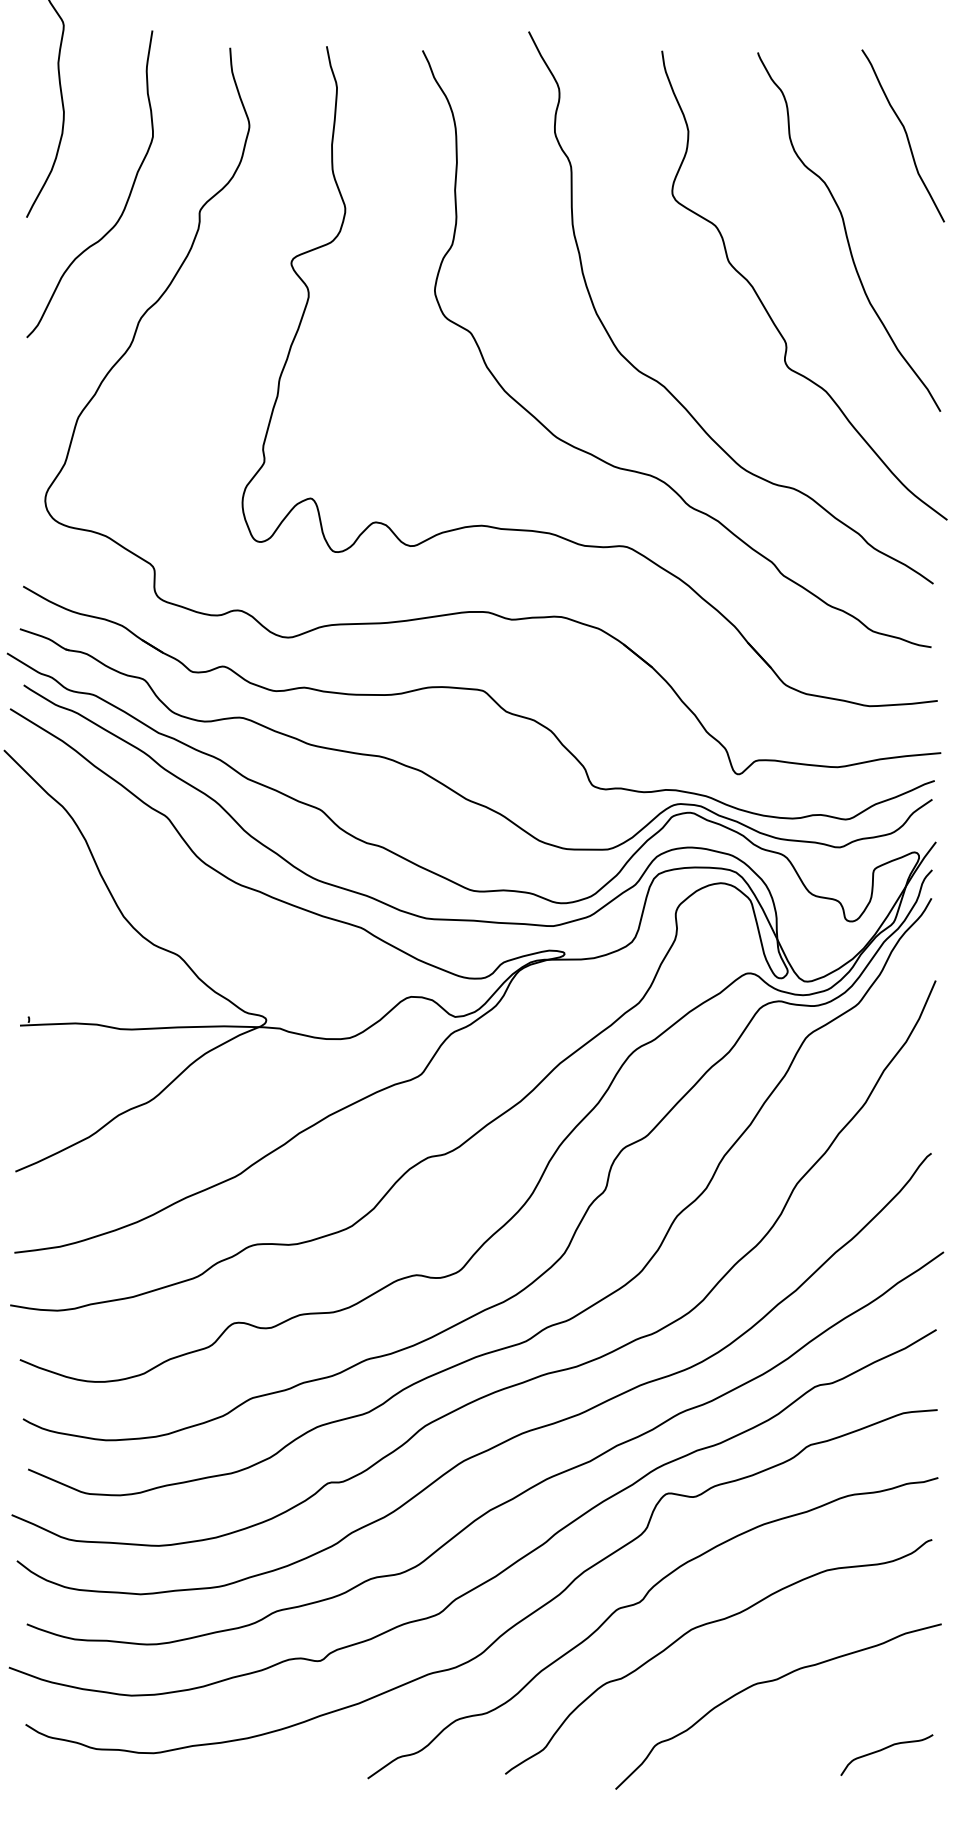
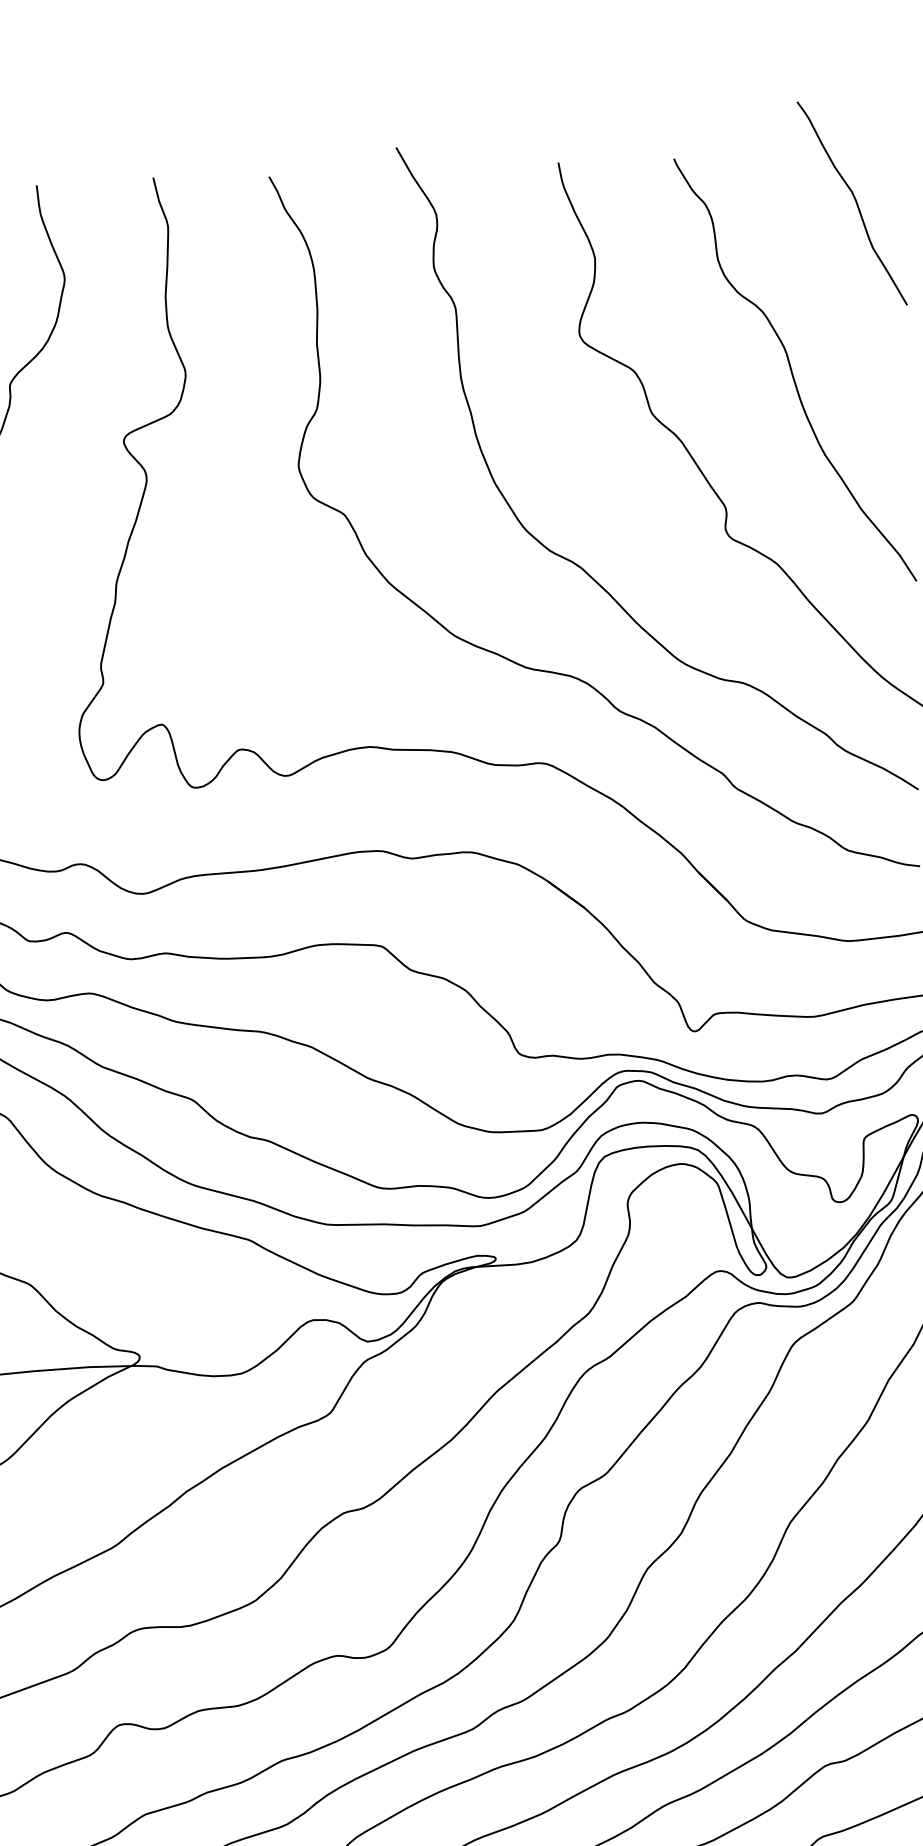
curve: (905, 134) -> (854, 201), moved

